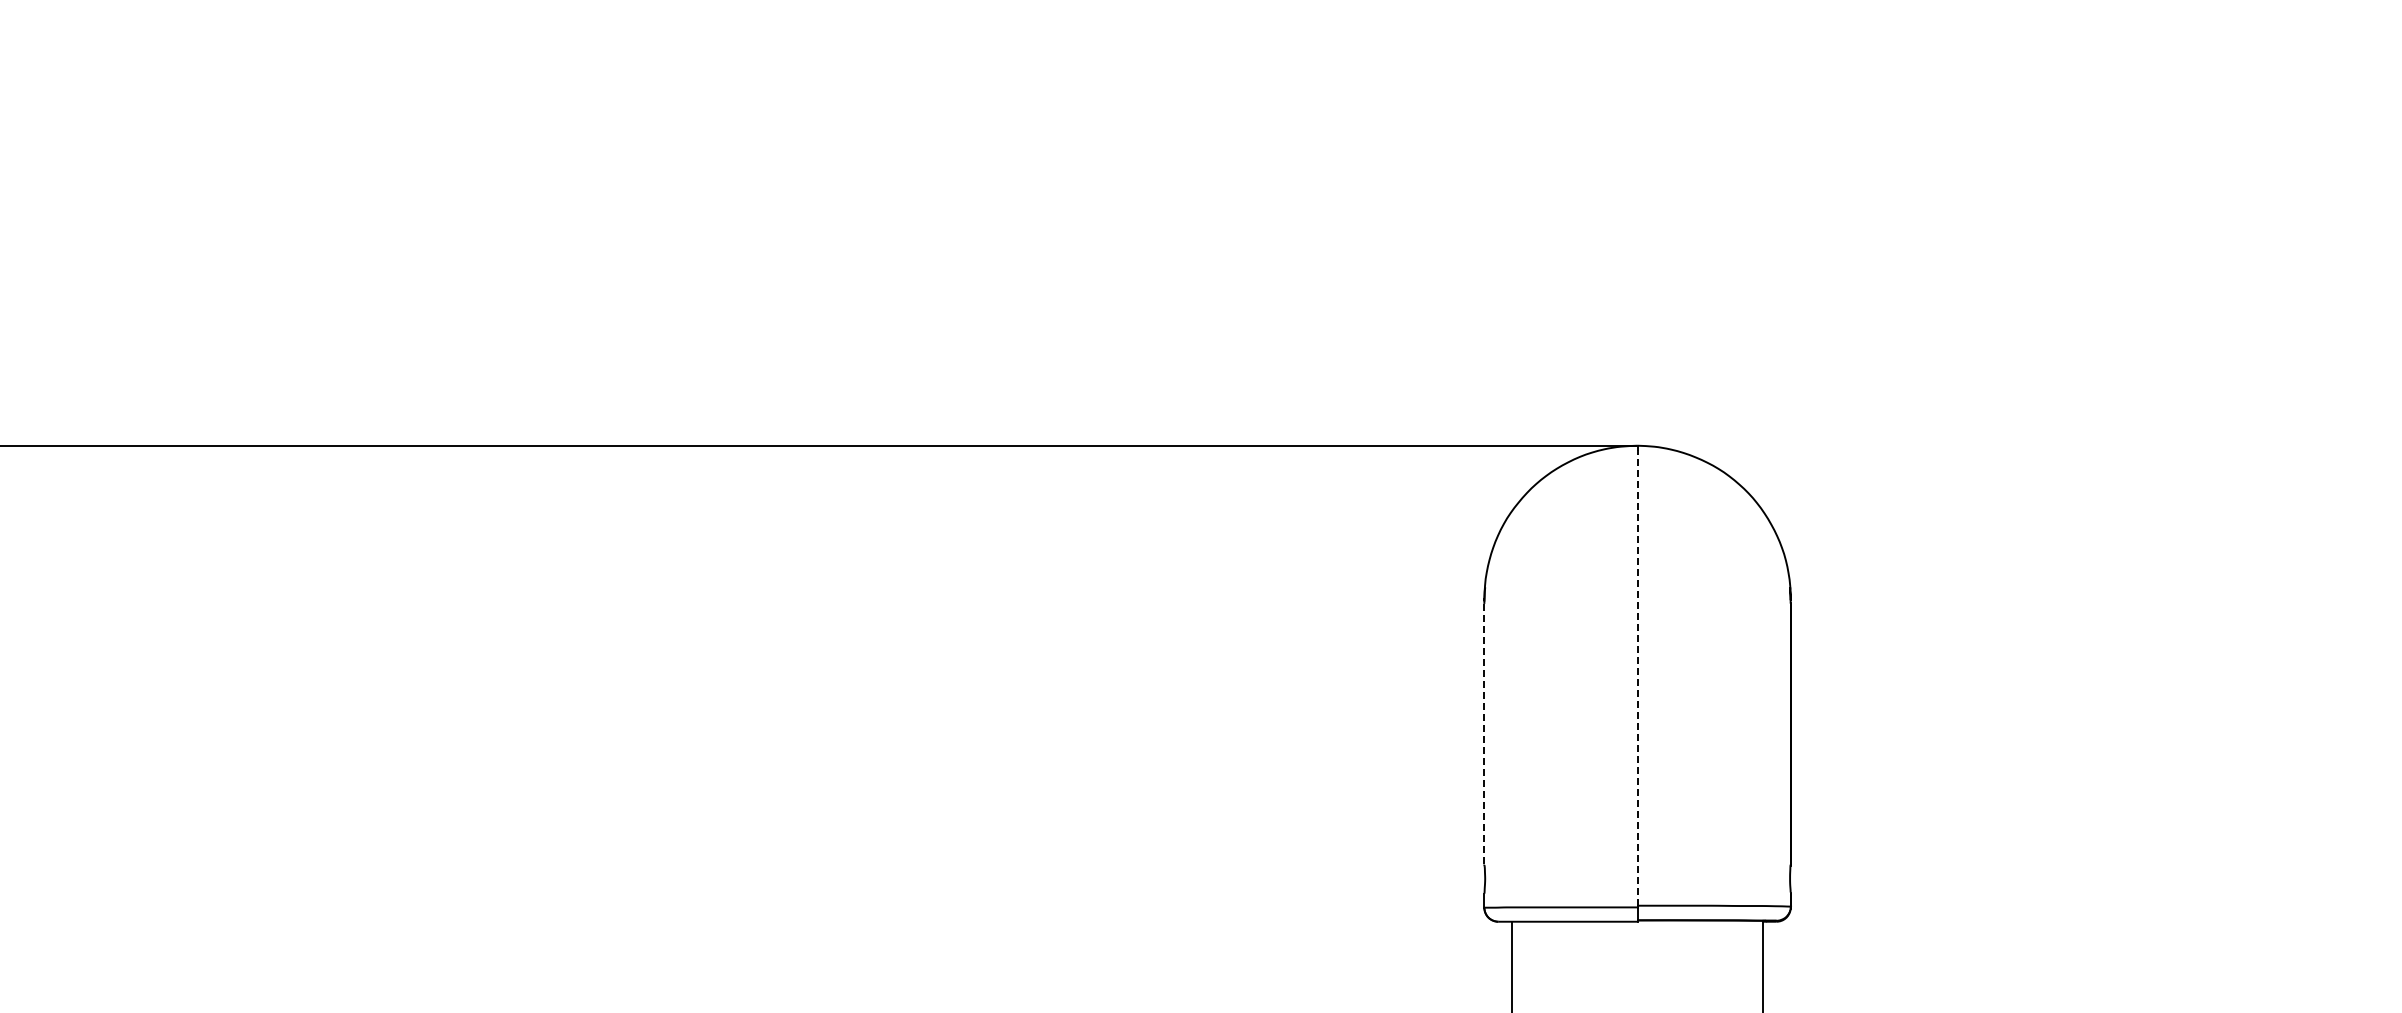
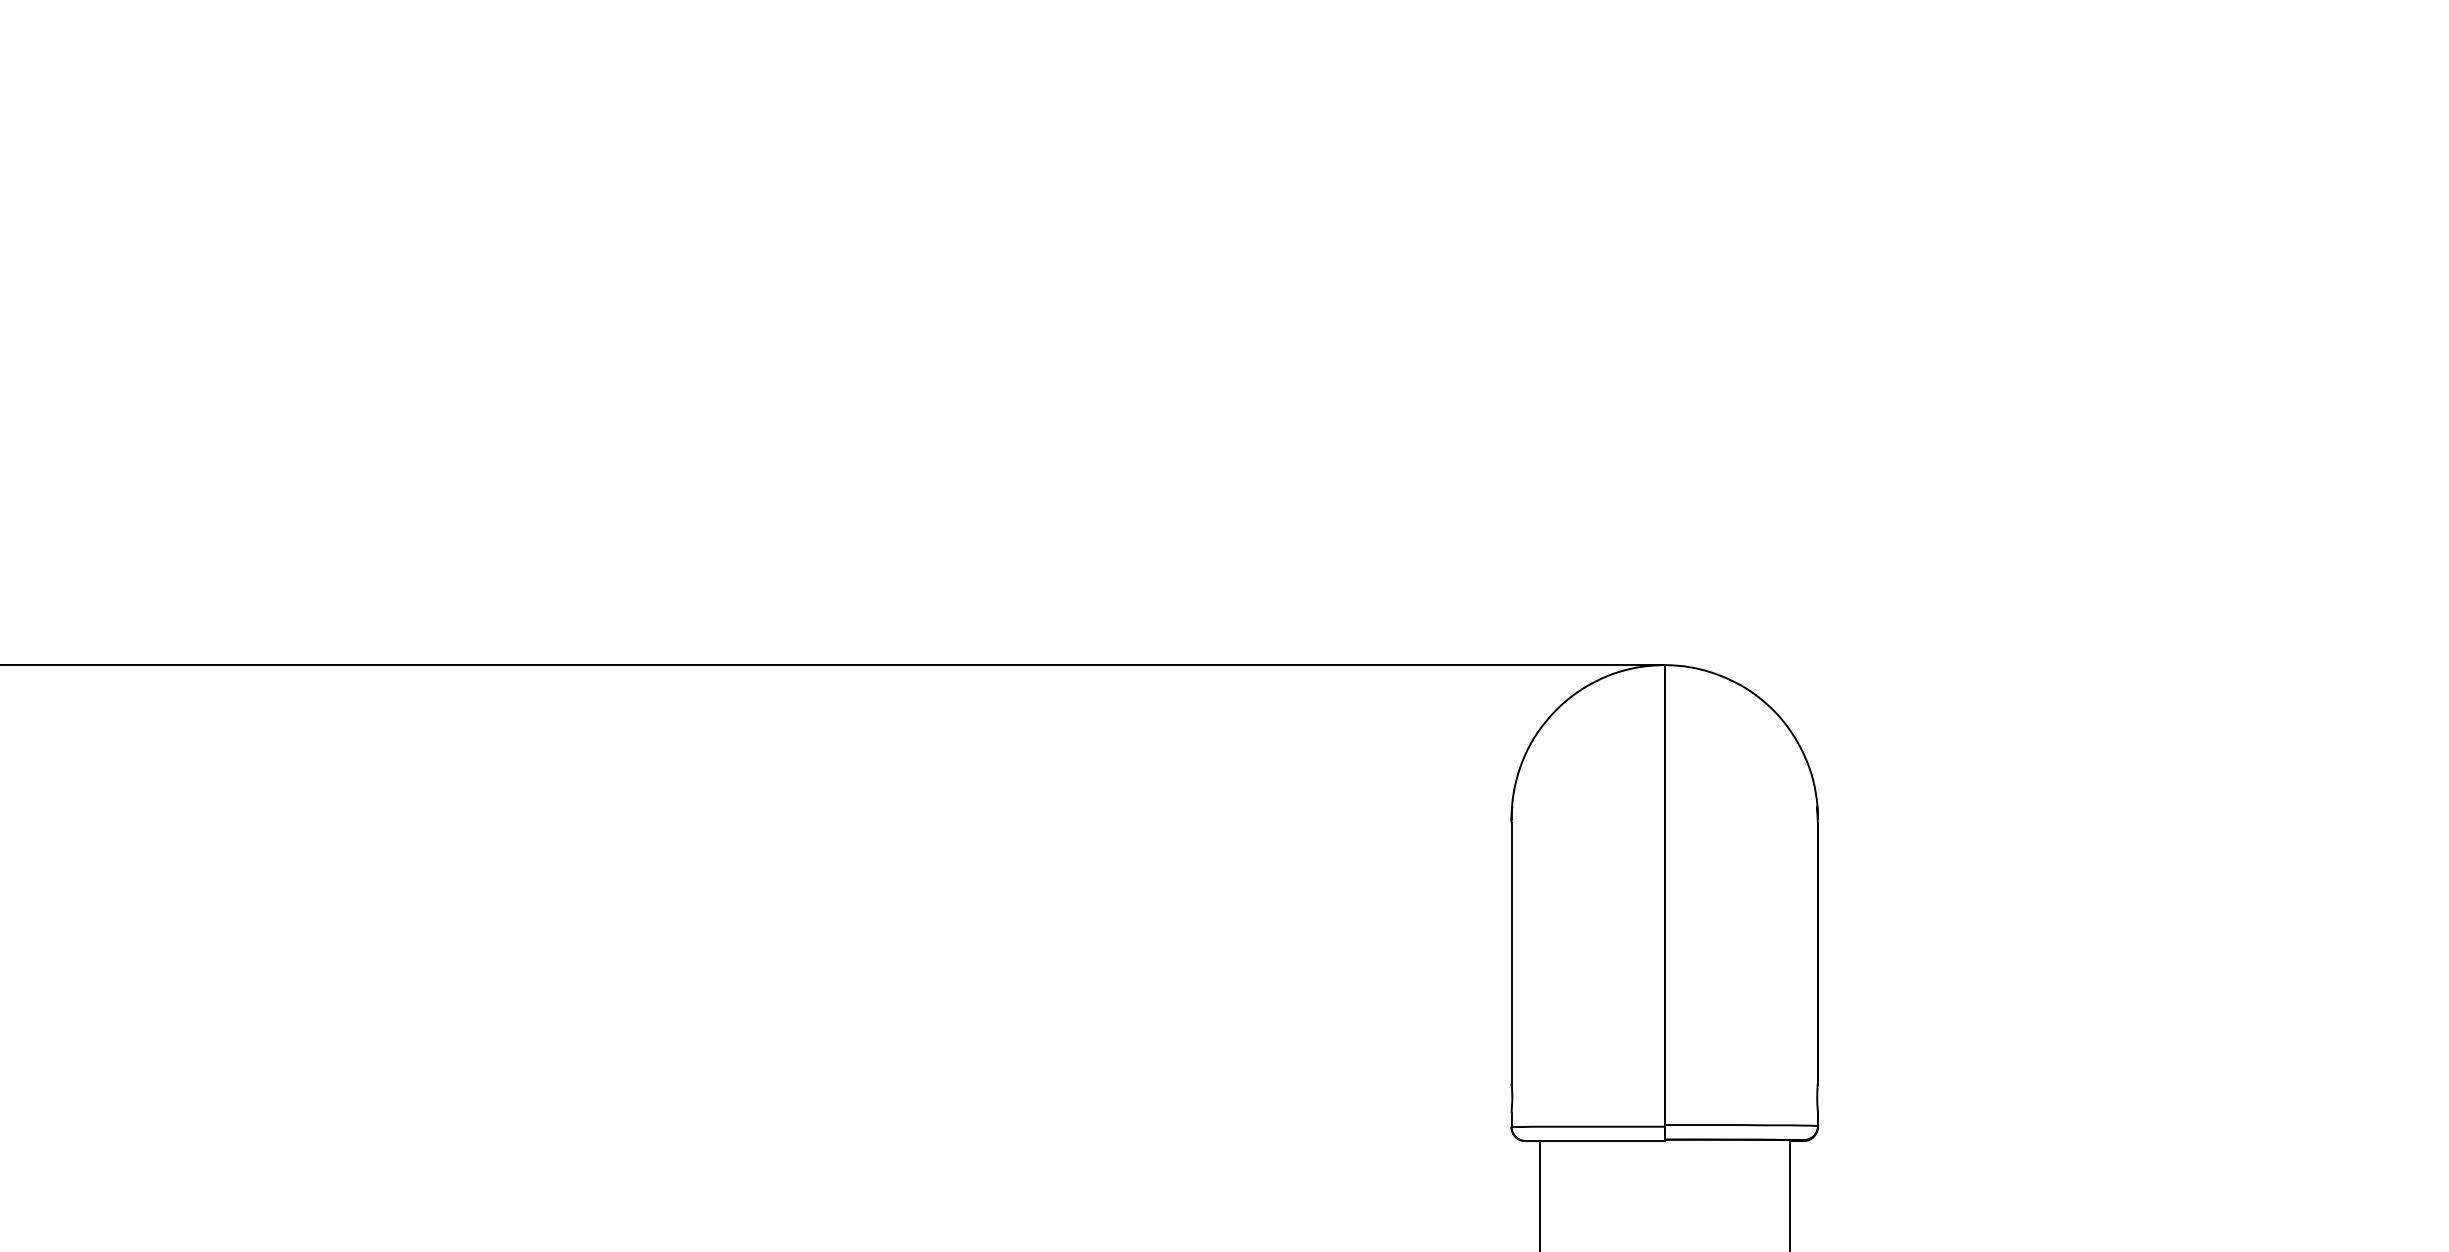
line: (1637, 677) -> (1664, 896), dashed -> solid
line: (1484, 735) -> (1511, 954), dashed -> solid

